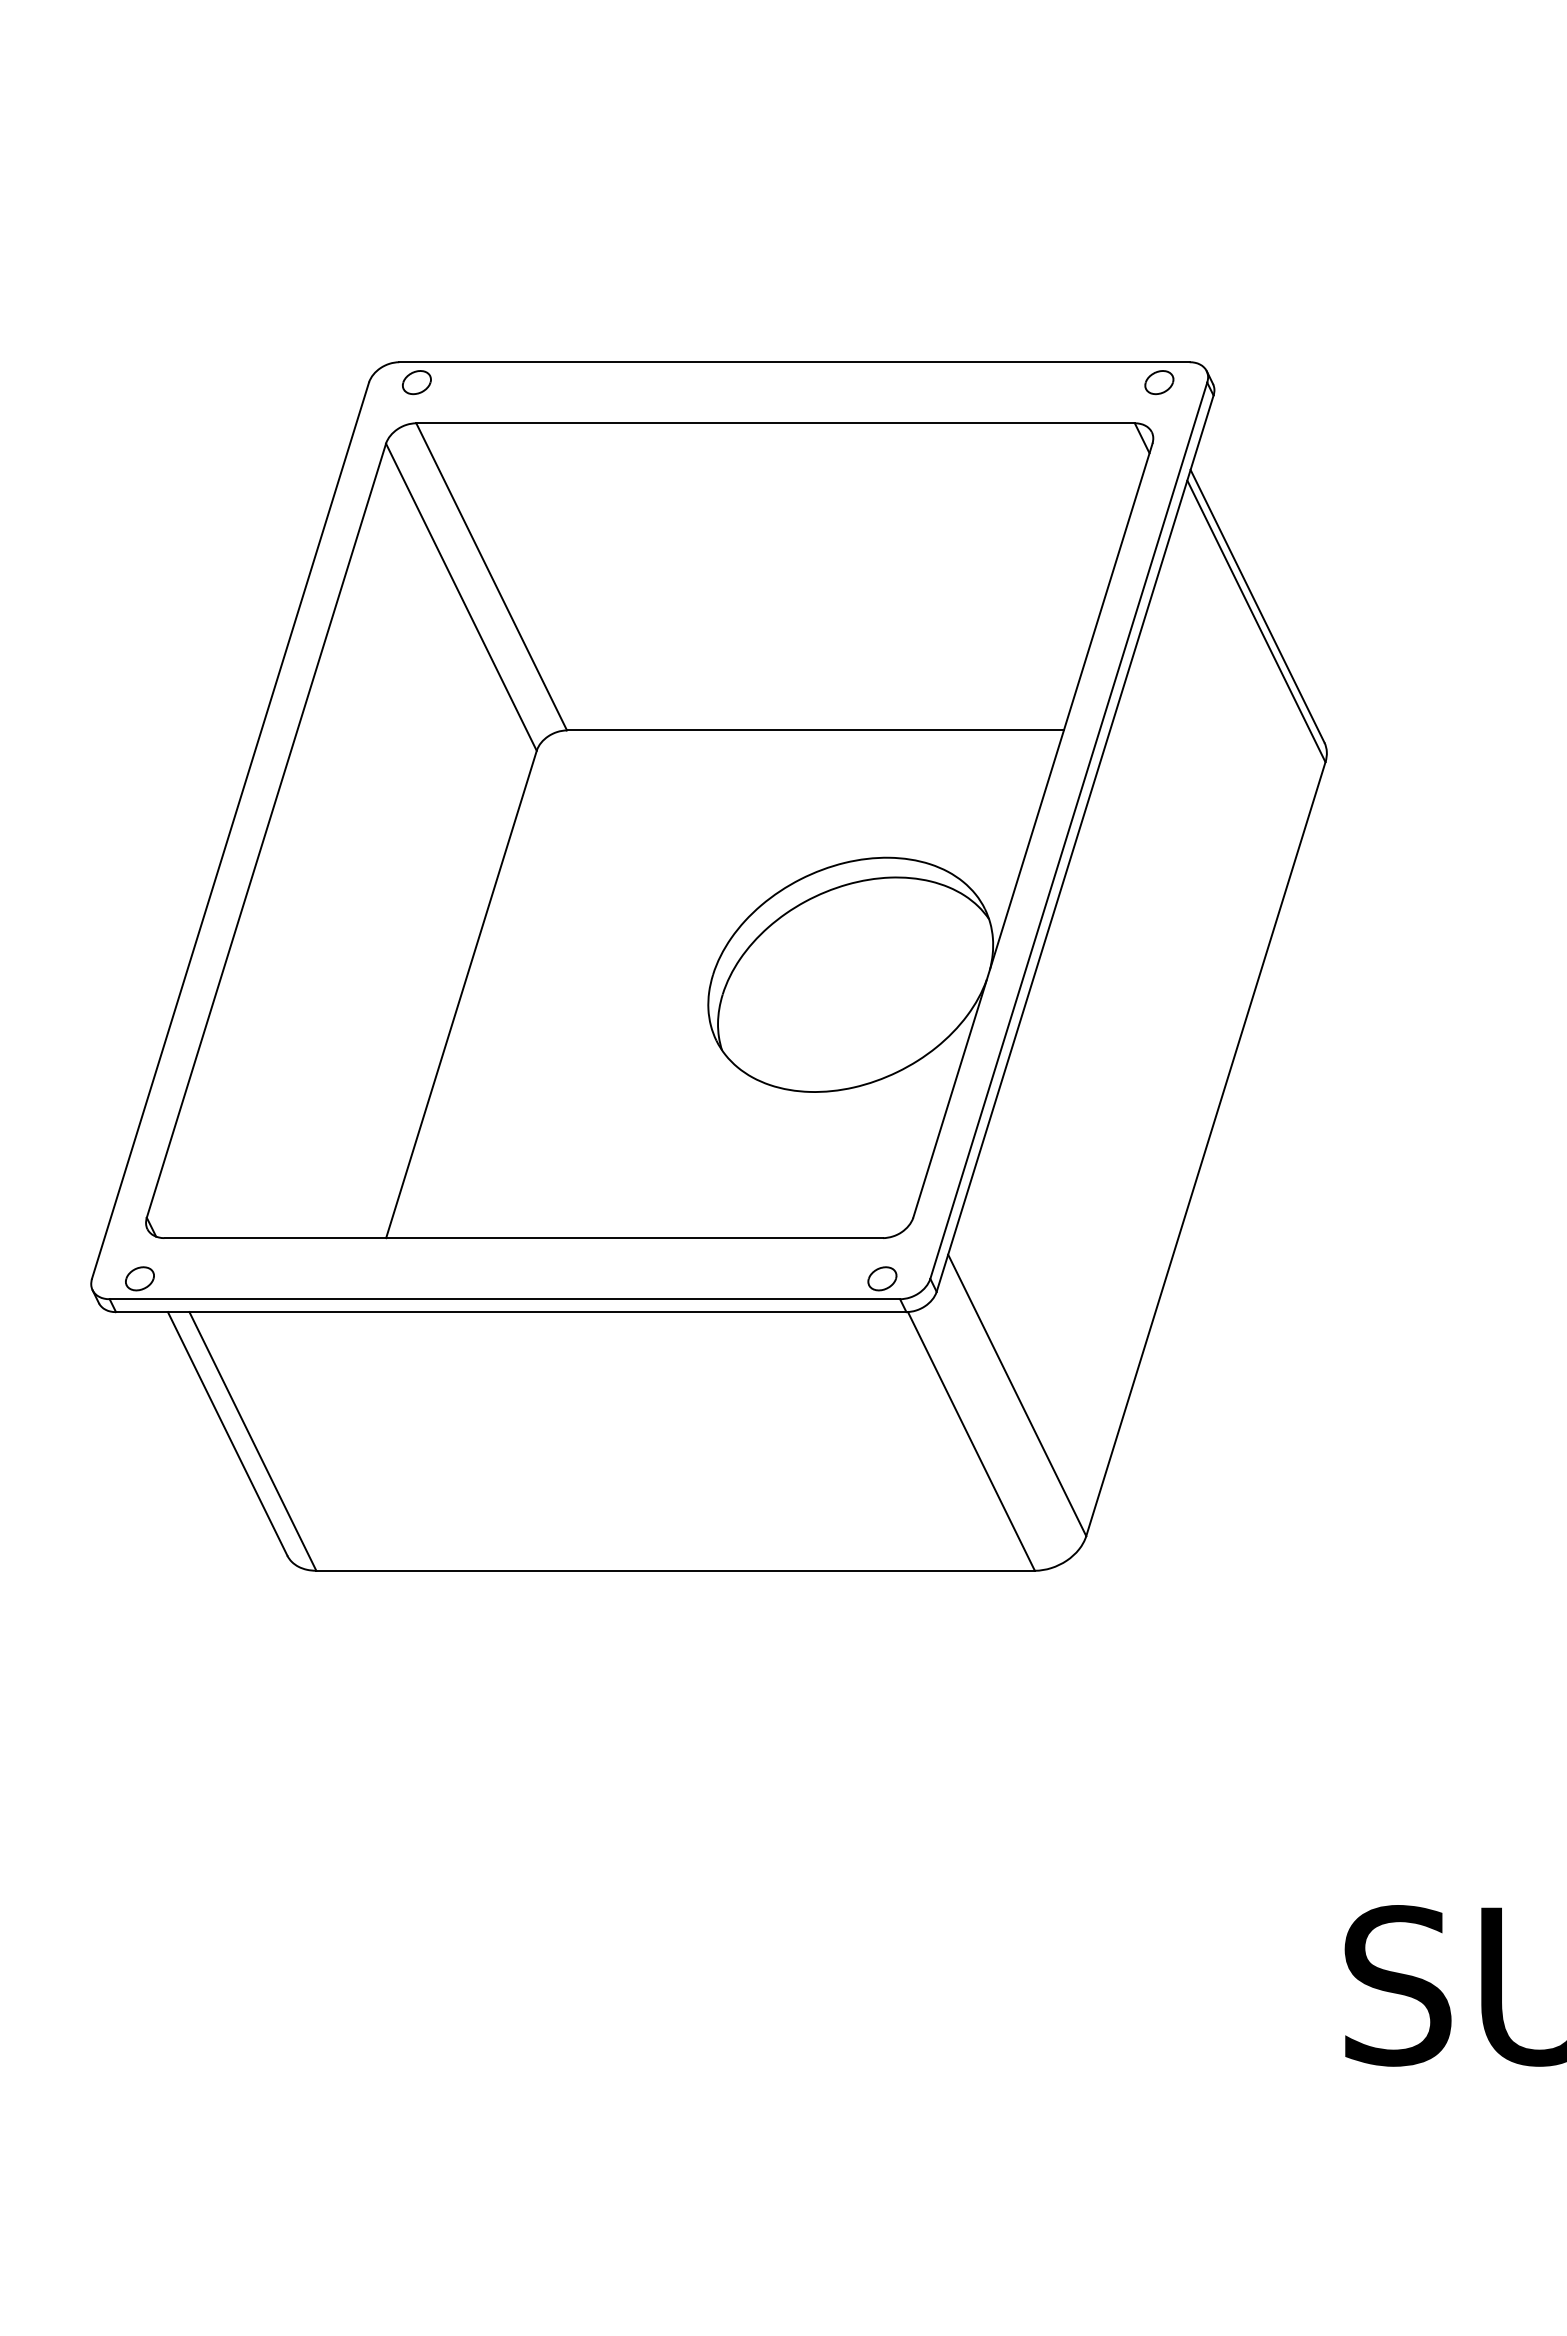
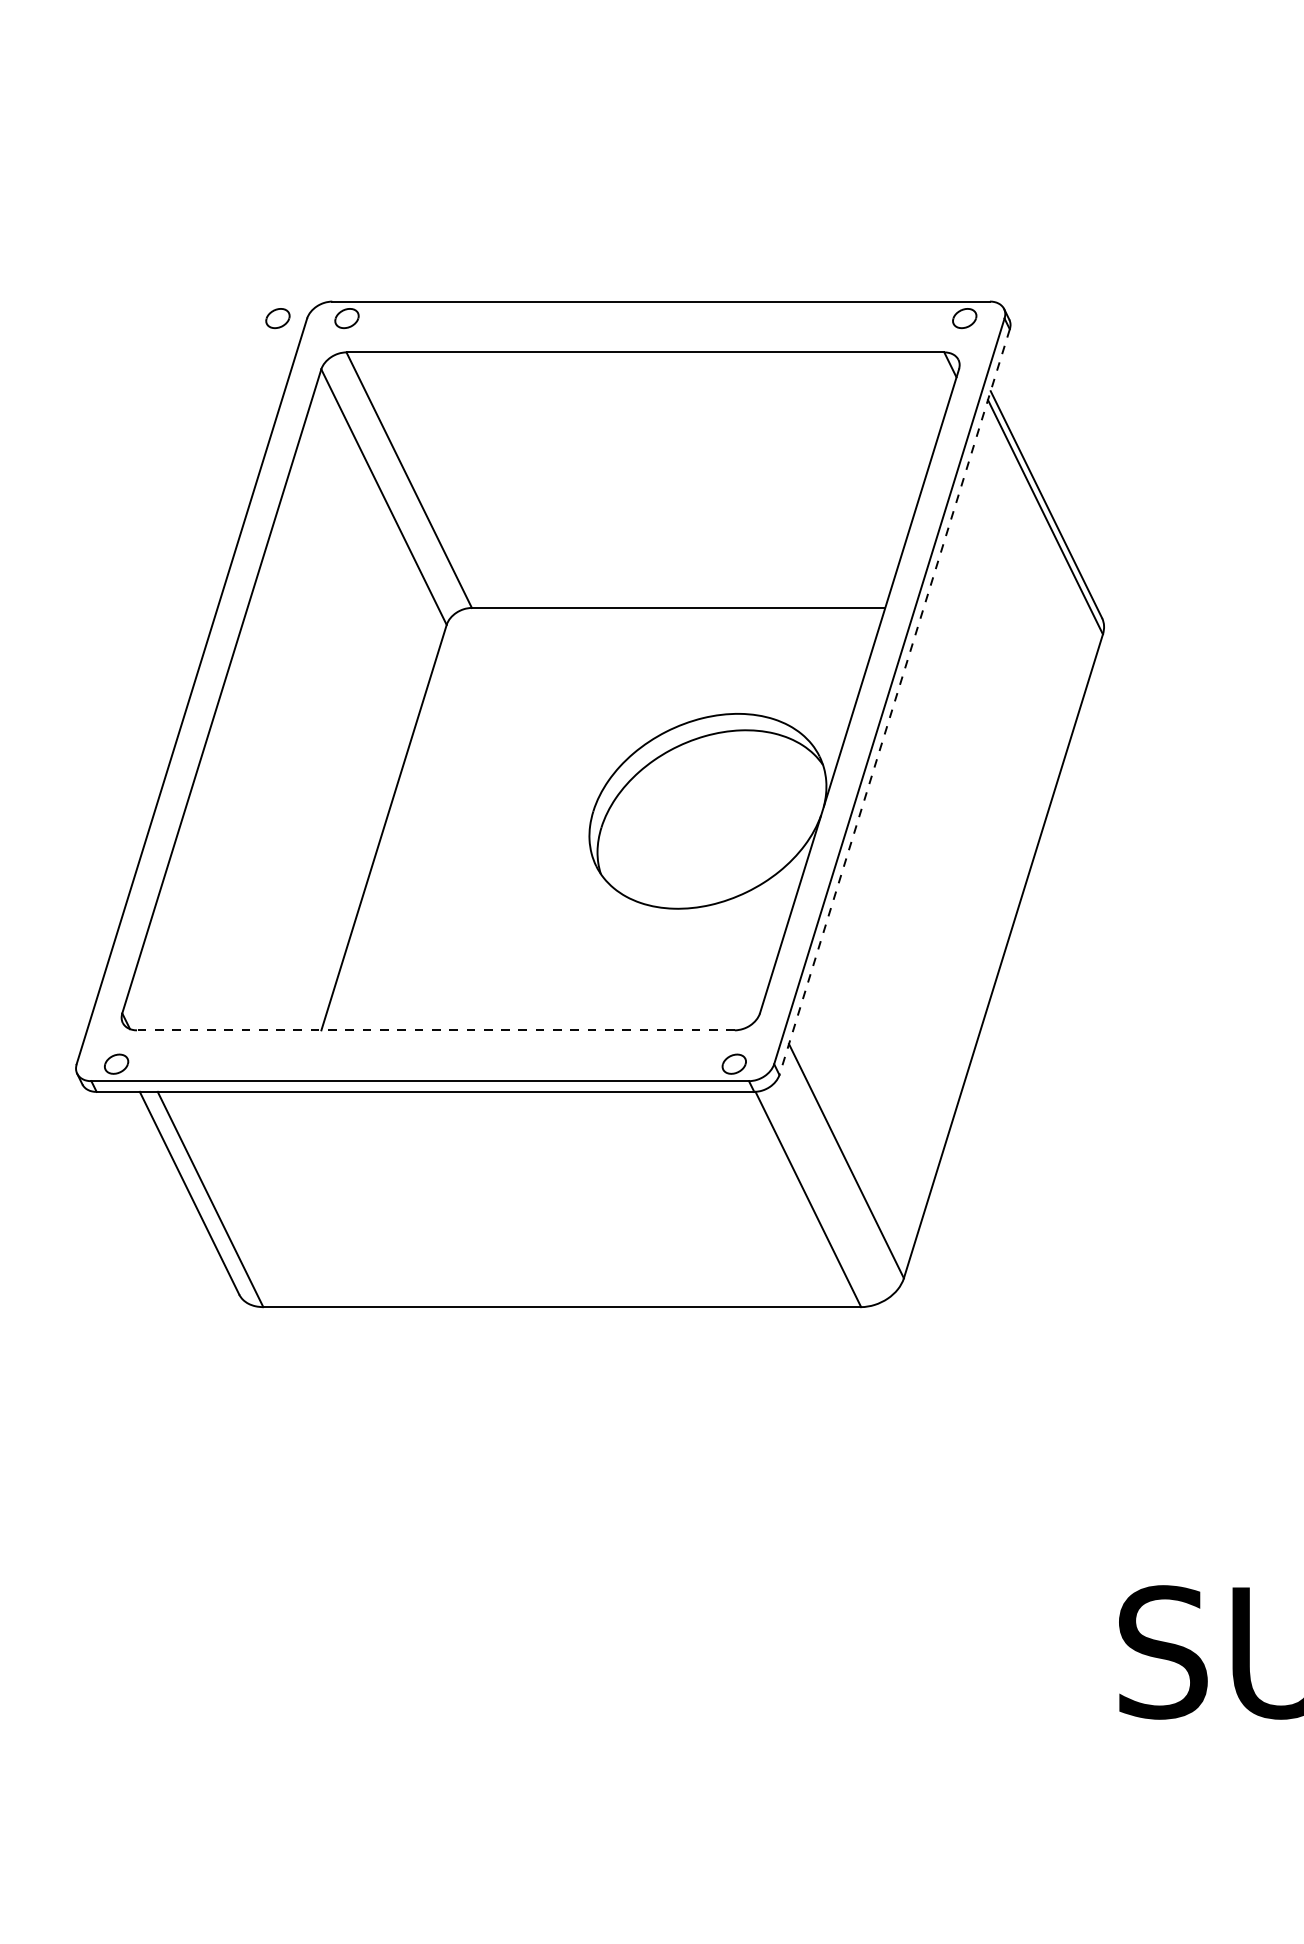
part: (333, 382) -> (277, 318), added
line: (1074, 844) -> (894, 702), solid -> dashed
line: (523, 1238) -> (435, 1030), solid -> dashed

